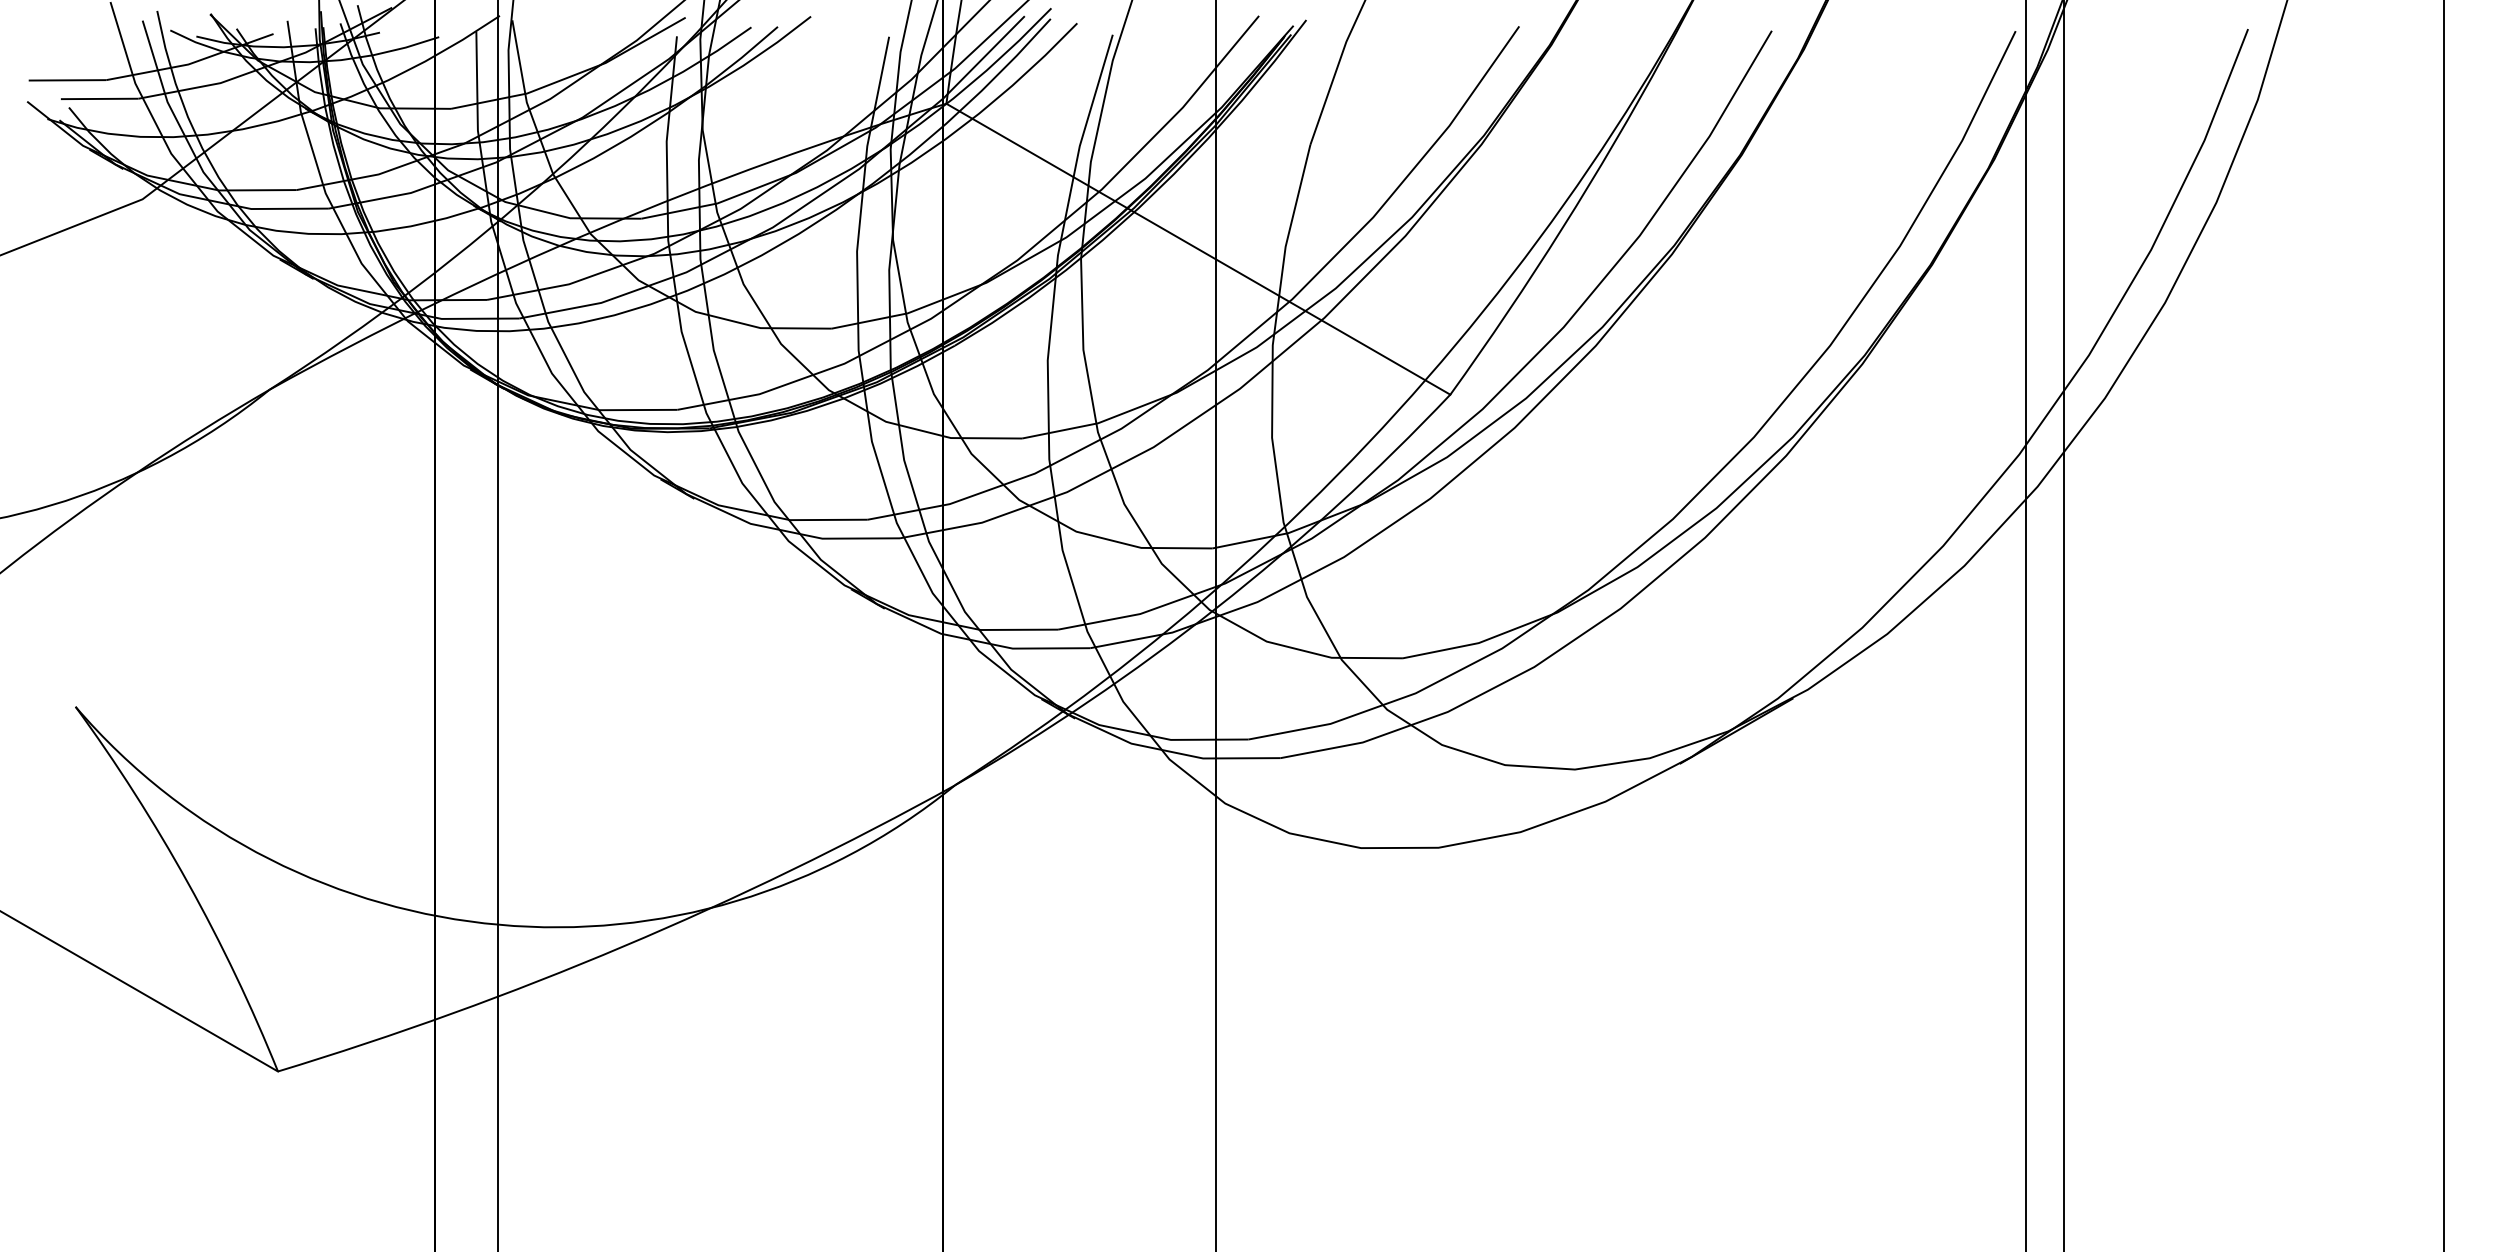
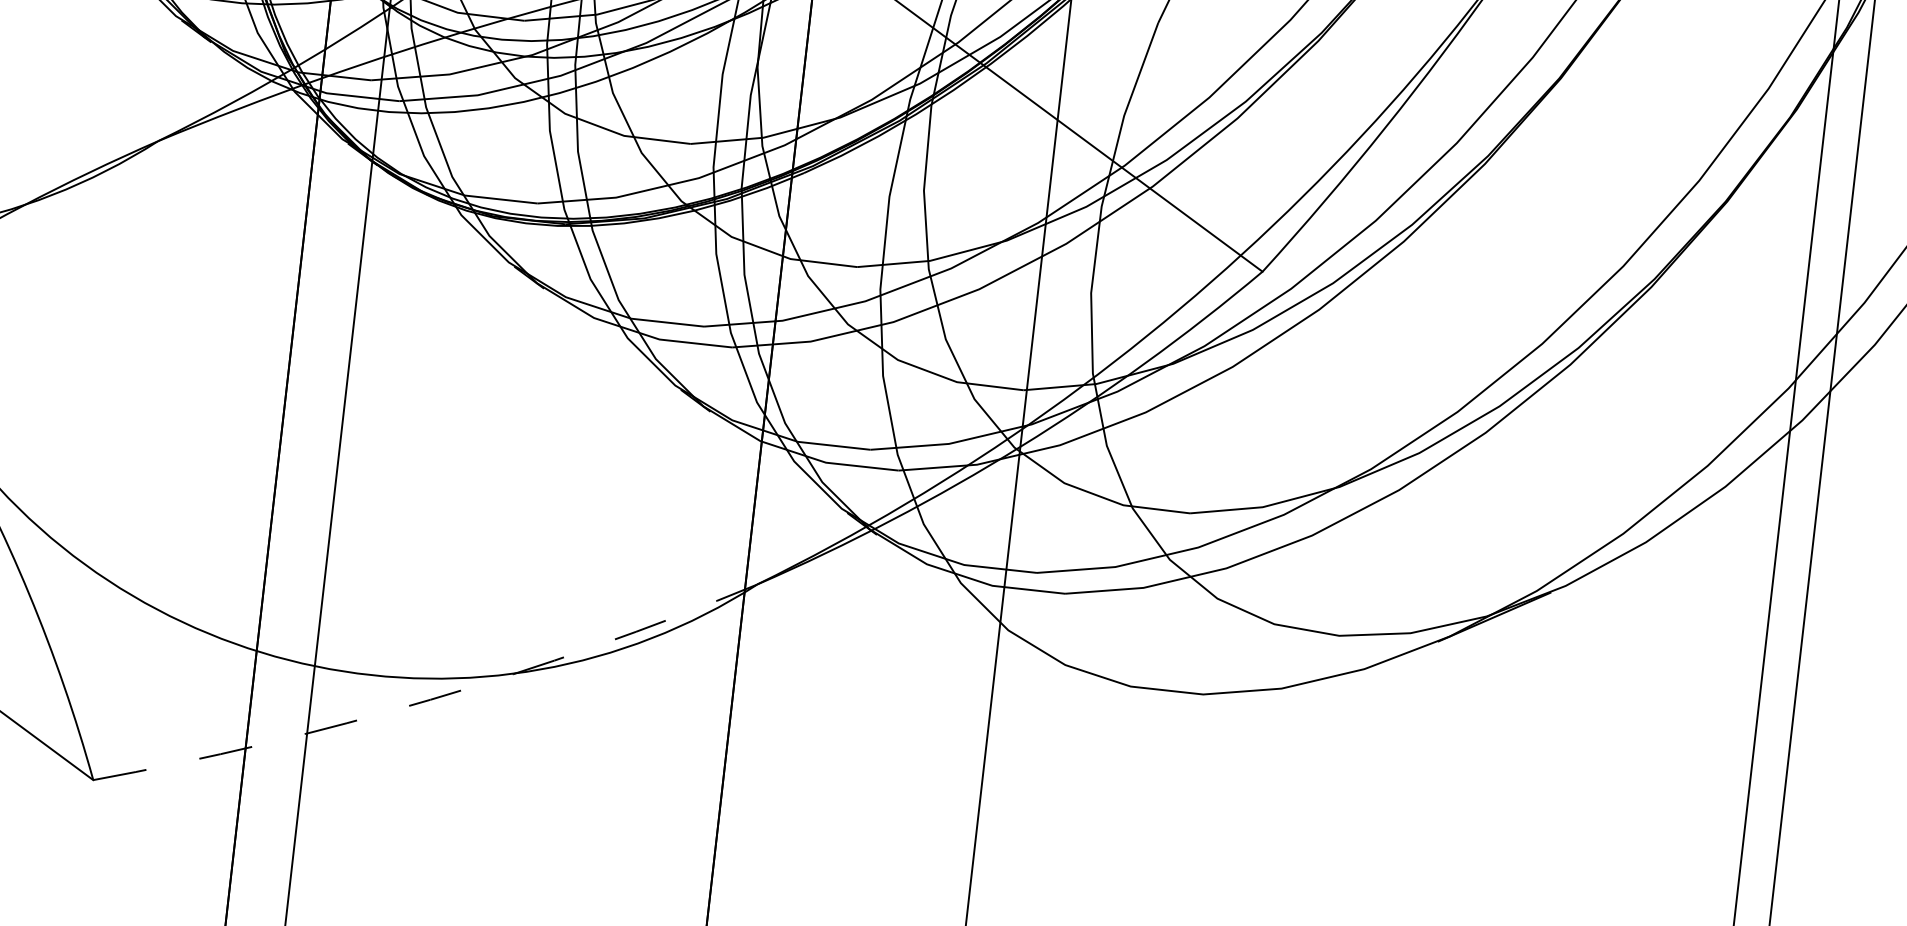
arc: (623, 946) -> (429, 699), solid -> dashed

